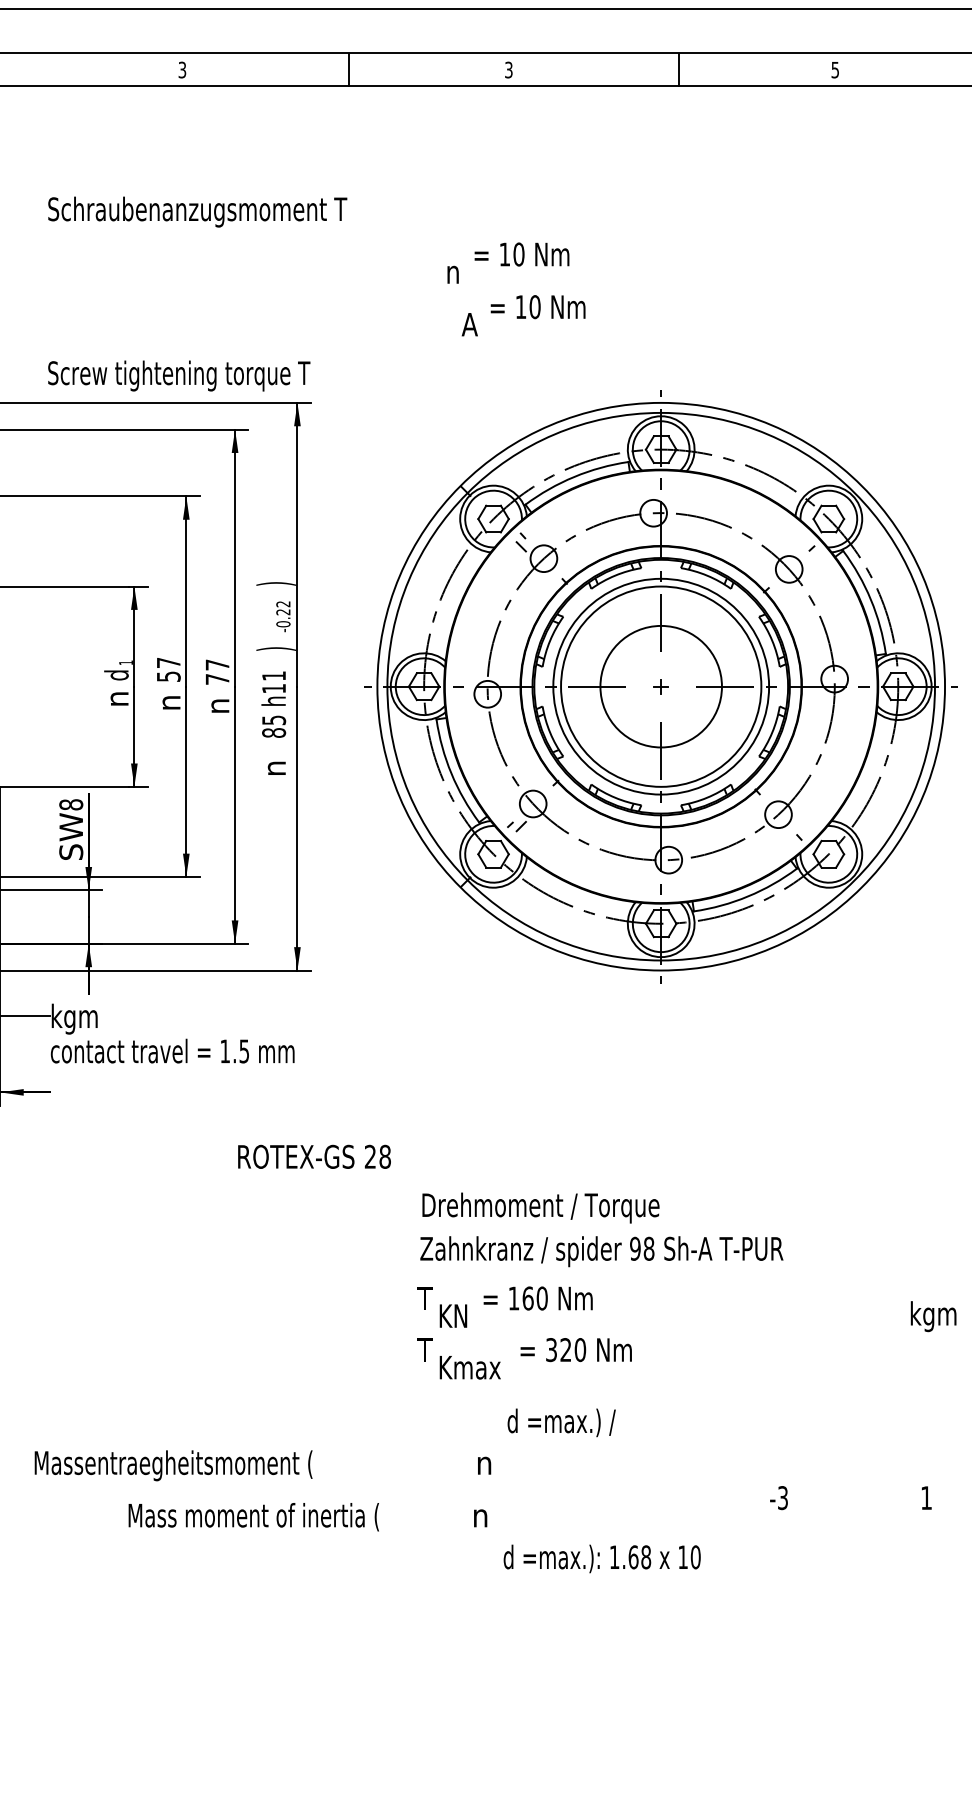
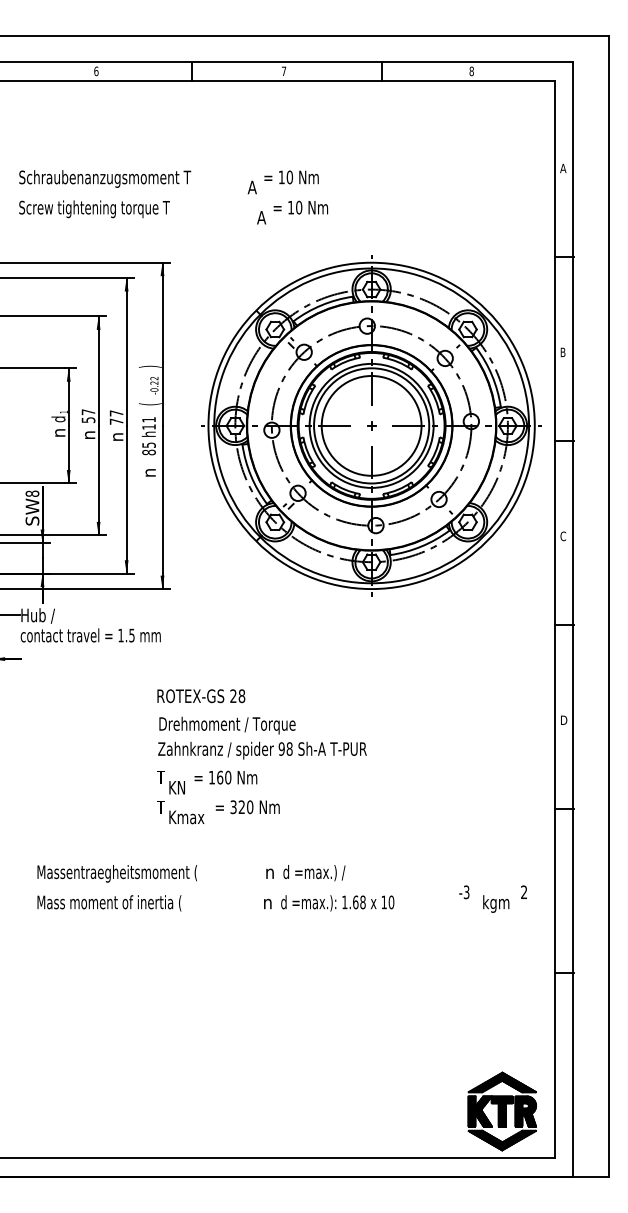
text: (182, 70) -> (96, 71), 3 -> 6
text: (509, 70) -> (284, 71), 3 -> 7
text: (834, 70) -> (471, 71), 5 -> 8
text: (198, 211) -> (105, 178), moved
text: (452, 272) -> (251, 187), n -> A
text: (179, 376) -> (94, 209), moved
text: (276, 649) -> (150, 404), ) -> (
circle: (660, 686) -> (371, 425), size x1.43
text: (80, 1018) -> (37, 616), kgm -> Hub /
text: (314, 1157) -> (201, 696), moved
text: (600, 1286) -> (261, 770), moved
text: (934, 1315) -> (496, 903), moved
text: (561, 1423) -> (314, 873), moved
text: (172, 1465) -> (116, 873), moved
text: (927, 1496) -> (524, 891), 1 -> 2
text: (779, 1498) -> (464, 892), moved
text: (253, 1517) -> (109, 903), moved
text: (601, 1559) -> (337, 903), moved

